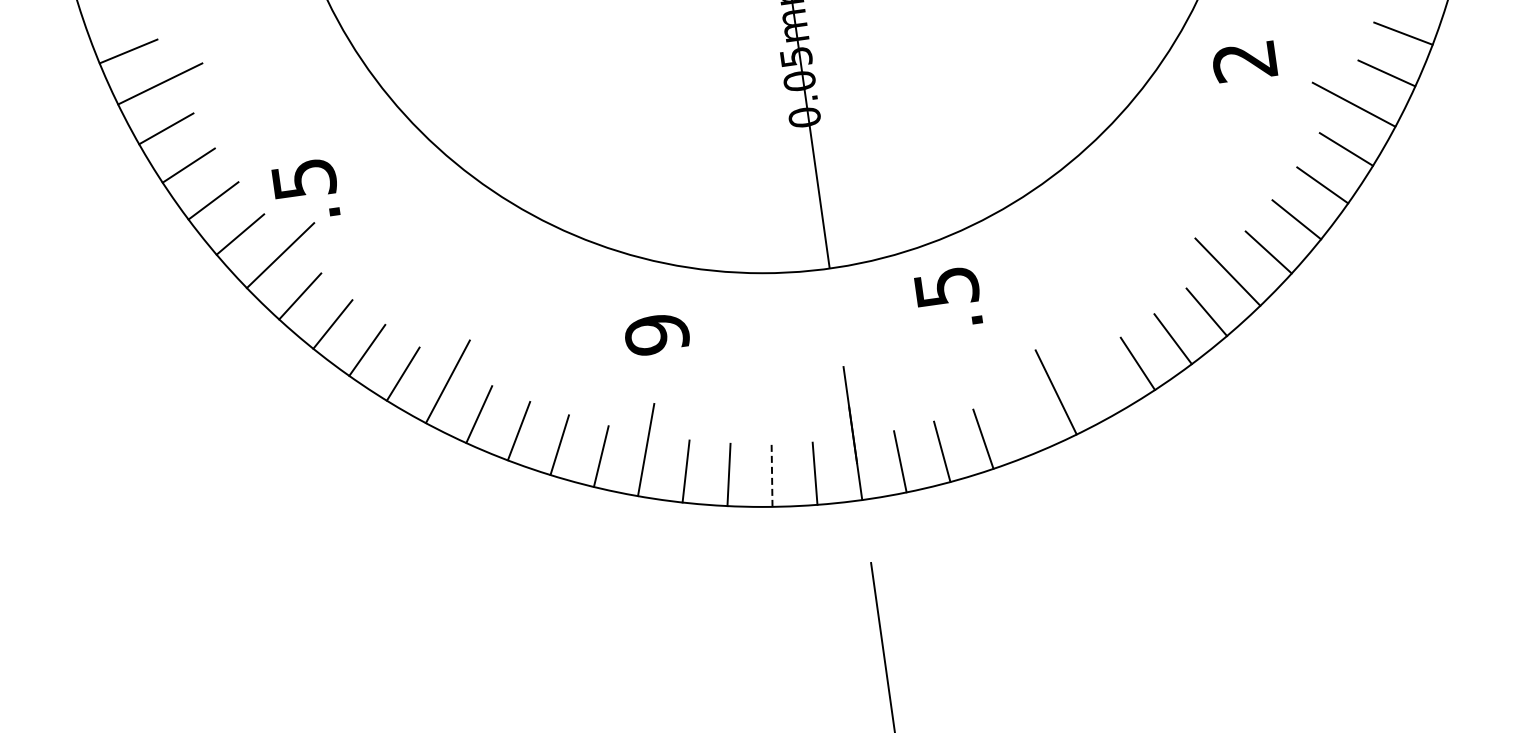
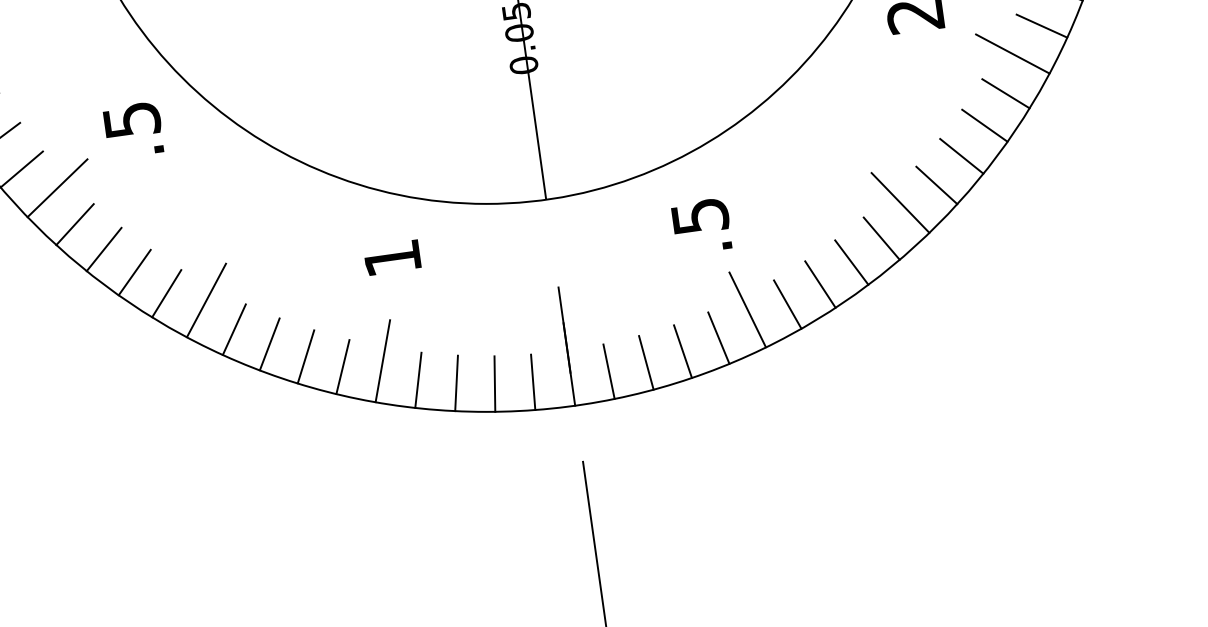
text: (305, 187) -> (133, 127), moved
text: (948, 295) -> (701, 223), moved
text: (657, 334) -> (392, 258), 9 -> 1
line: (1100, 386) -> (787, 304), added
line: (1023, 423) -> (718, 337), added
line: (772, 475) -> (495, 383), dashed -> solid

